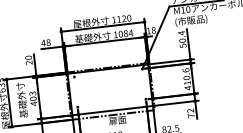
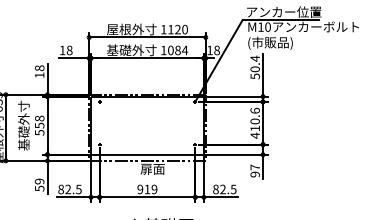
text: (43, 43) -> (62, 50), 48 -> 18
text: (28, 60) -> (39, 71), 20 -> 18
text: (33, 98) -> (39, 125), 403 -> 558
text: (190, 113) -> (254, 170), 72 -> 97

